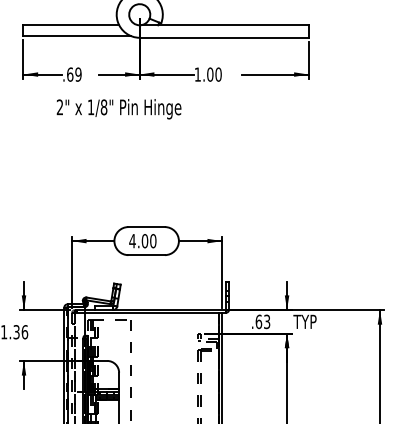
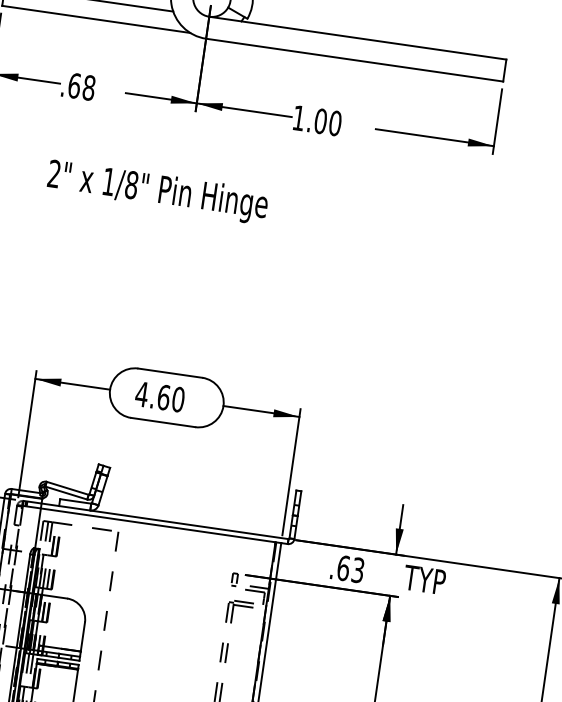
text: (78, 74) -> (89, 87), .69 -> .68
text: (118, 109) -> (156, 192), moved
text: (145, 240) -> (164, 396), 4.00 -> 4.60

